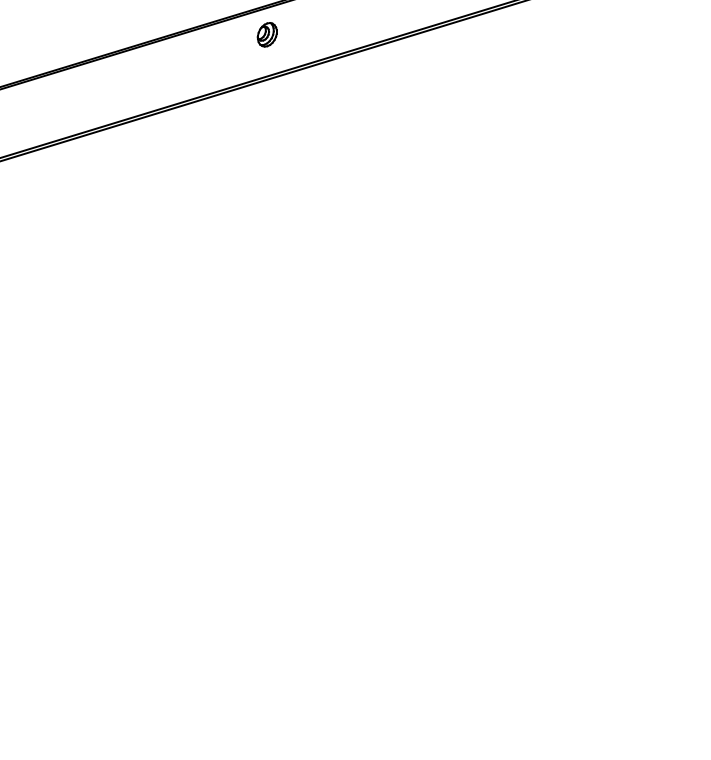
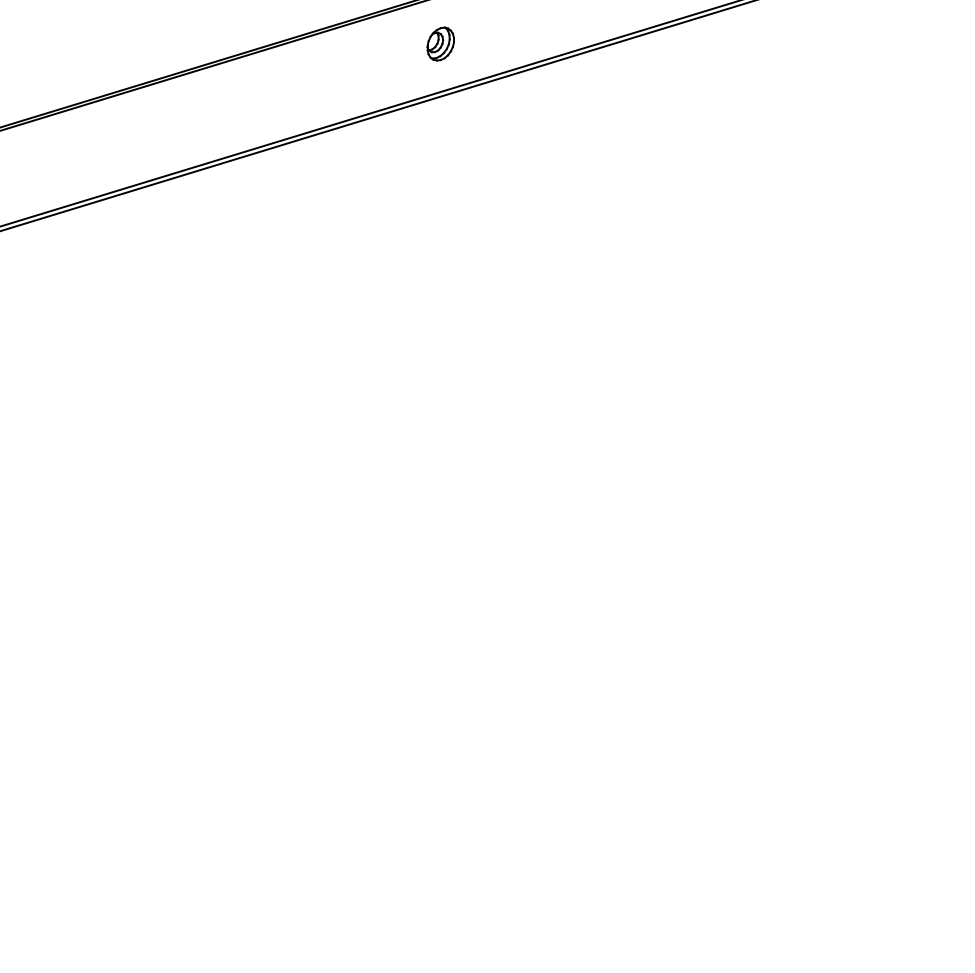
part: (266, 34) -> (439, 43), moved

